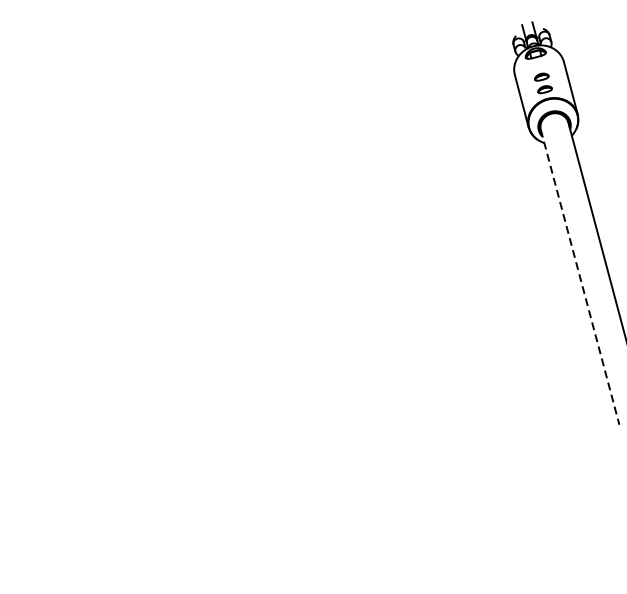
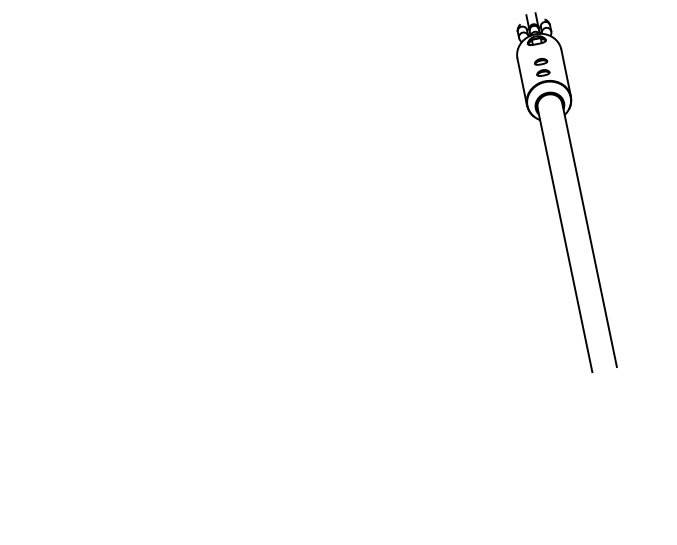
line: (580, 277) -> (565, 240), dashed -> solid

